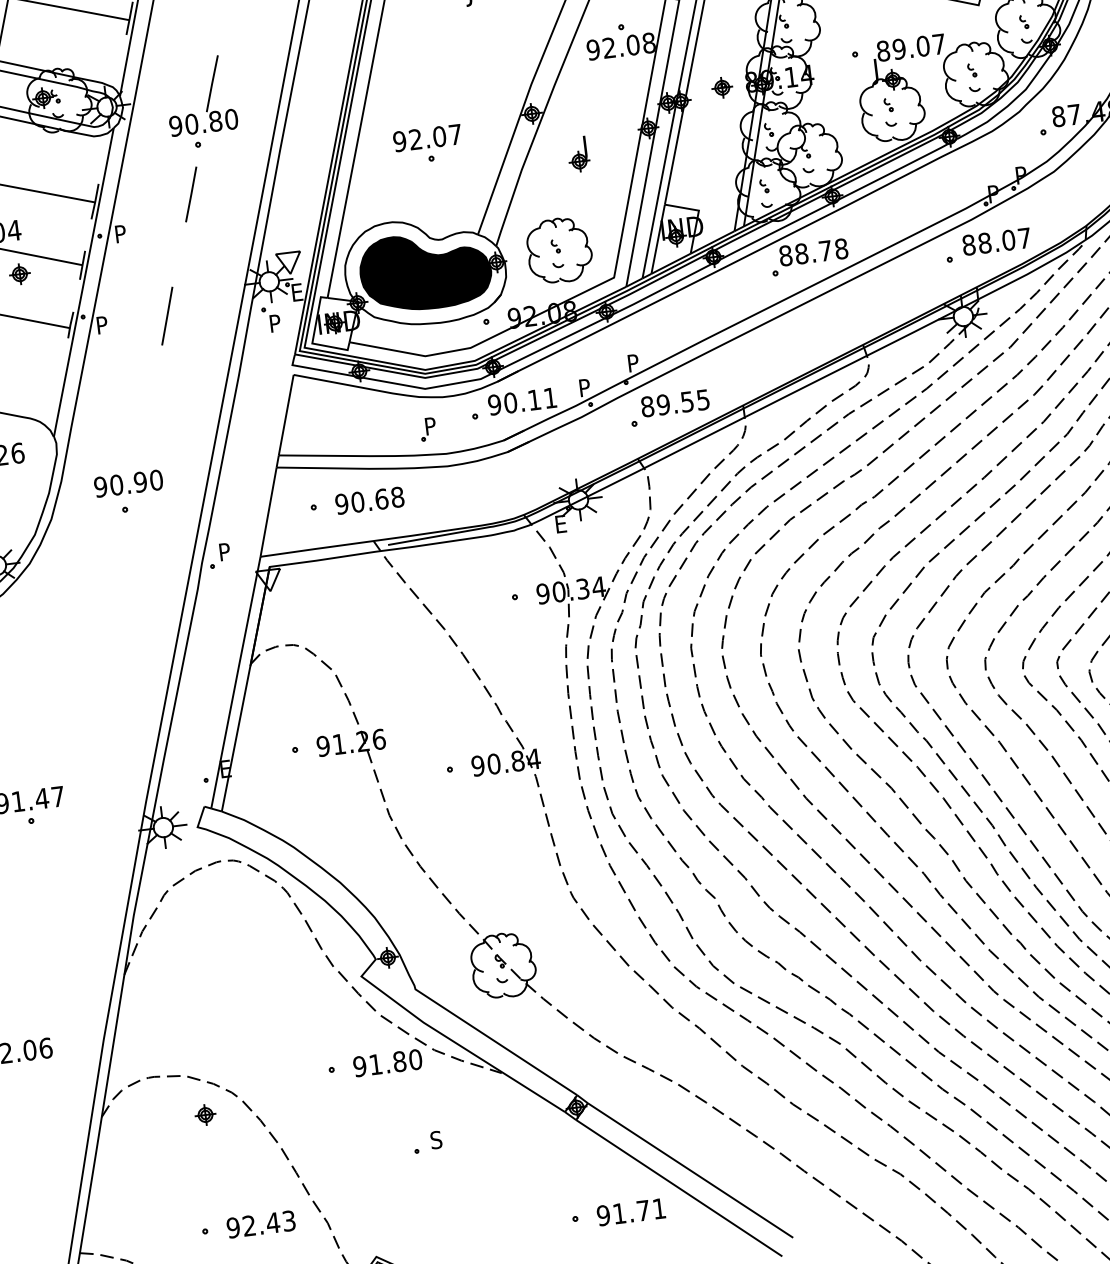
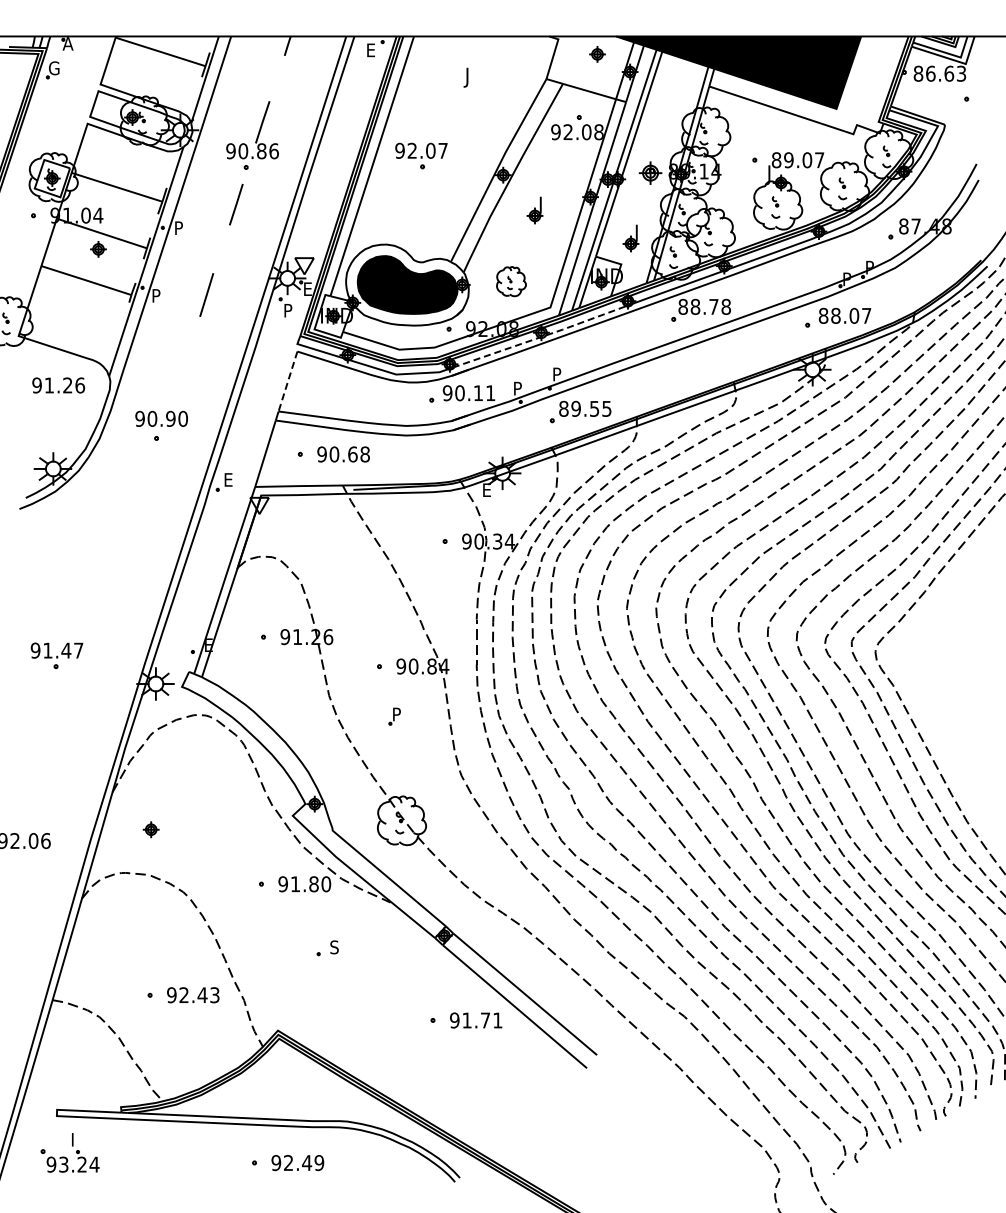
part: (722, 87) -> (650, 172), size x1.4
text: (230, 119) -> (273, 151), 90.80 -> 90.86
part: (428, 144) -> (421, 155), moved
part: (706, 175) -> (630, 238), added
part: (559, 250) -> (511, 281), size x0.6
line: (605, 318) -> (540, 337), solid -> dashed
line: (285, 416) -> (287, 382), solid -> dashed
part: (427, 429) -> (394, 716), moved
text: (226, 551) -> (229, 479), P -> E
part: (204, 1114) -> (150, 829), moved

